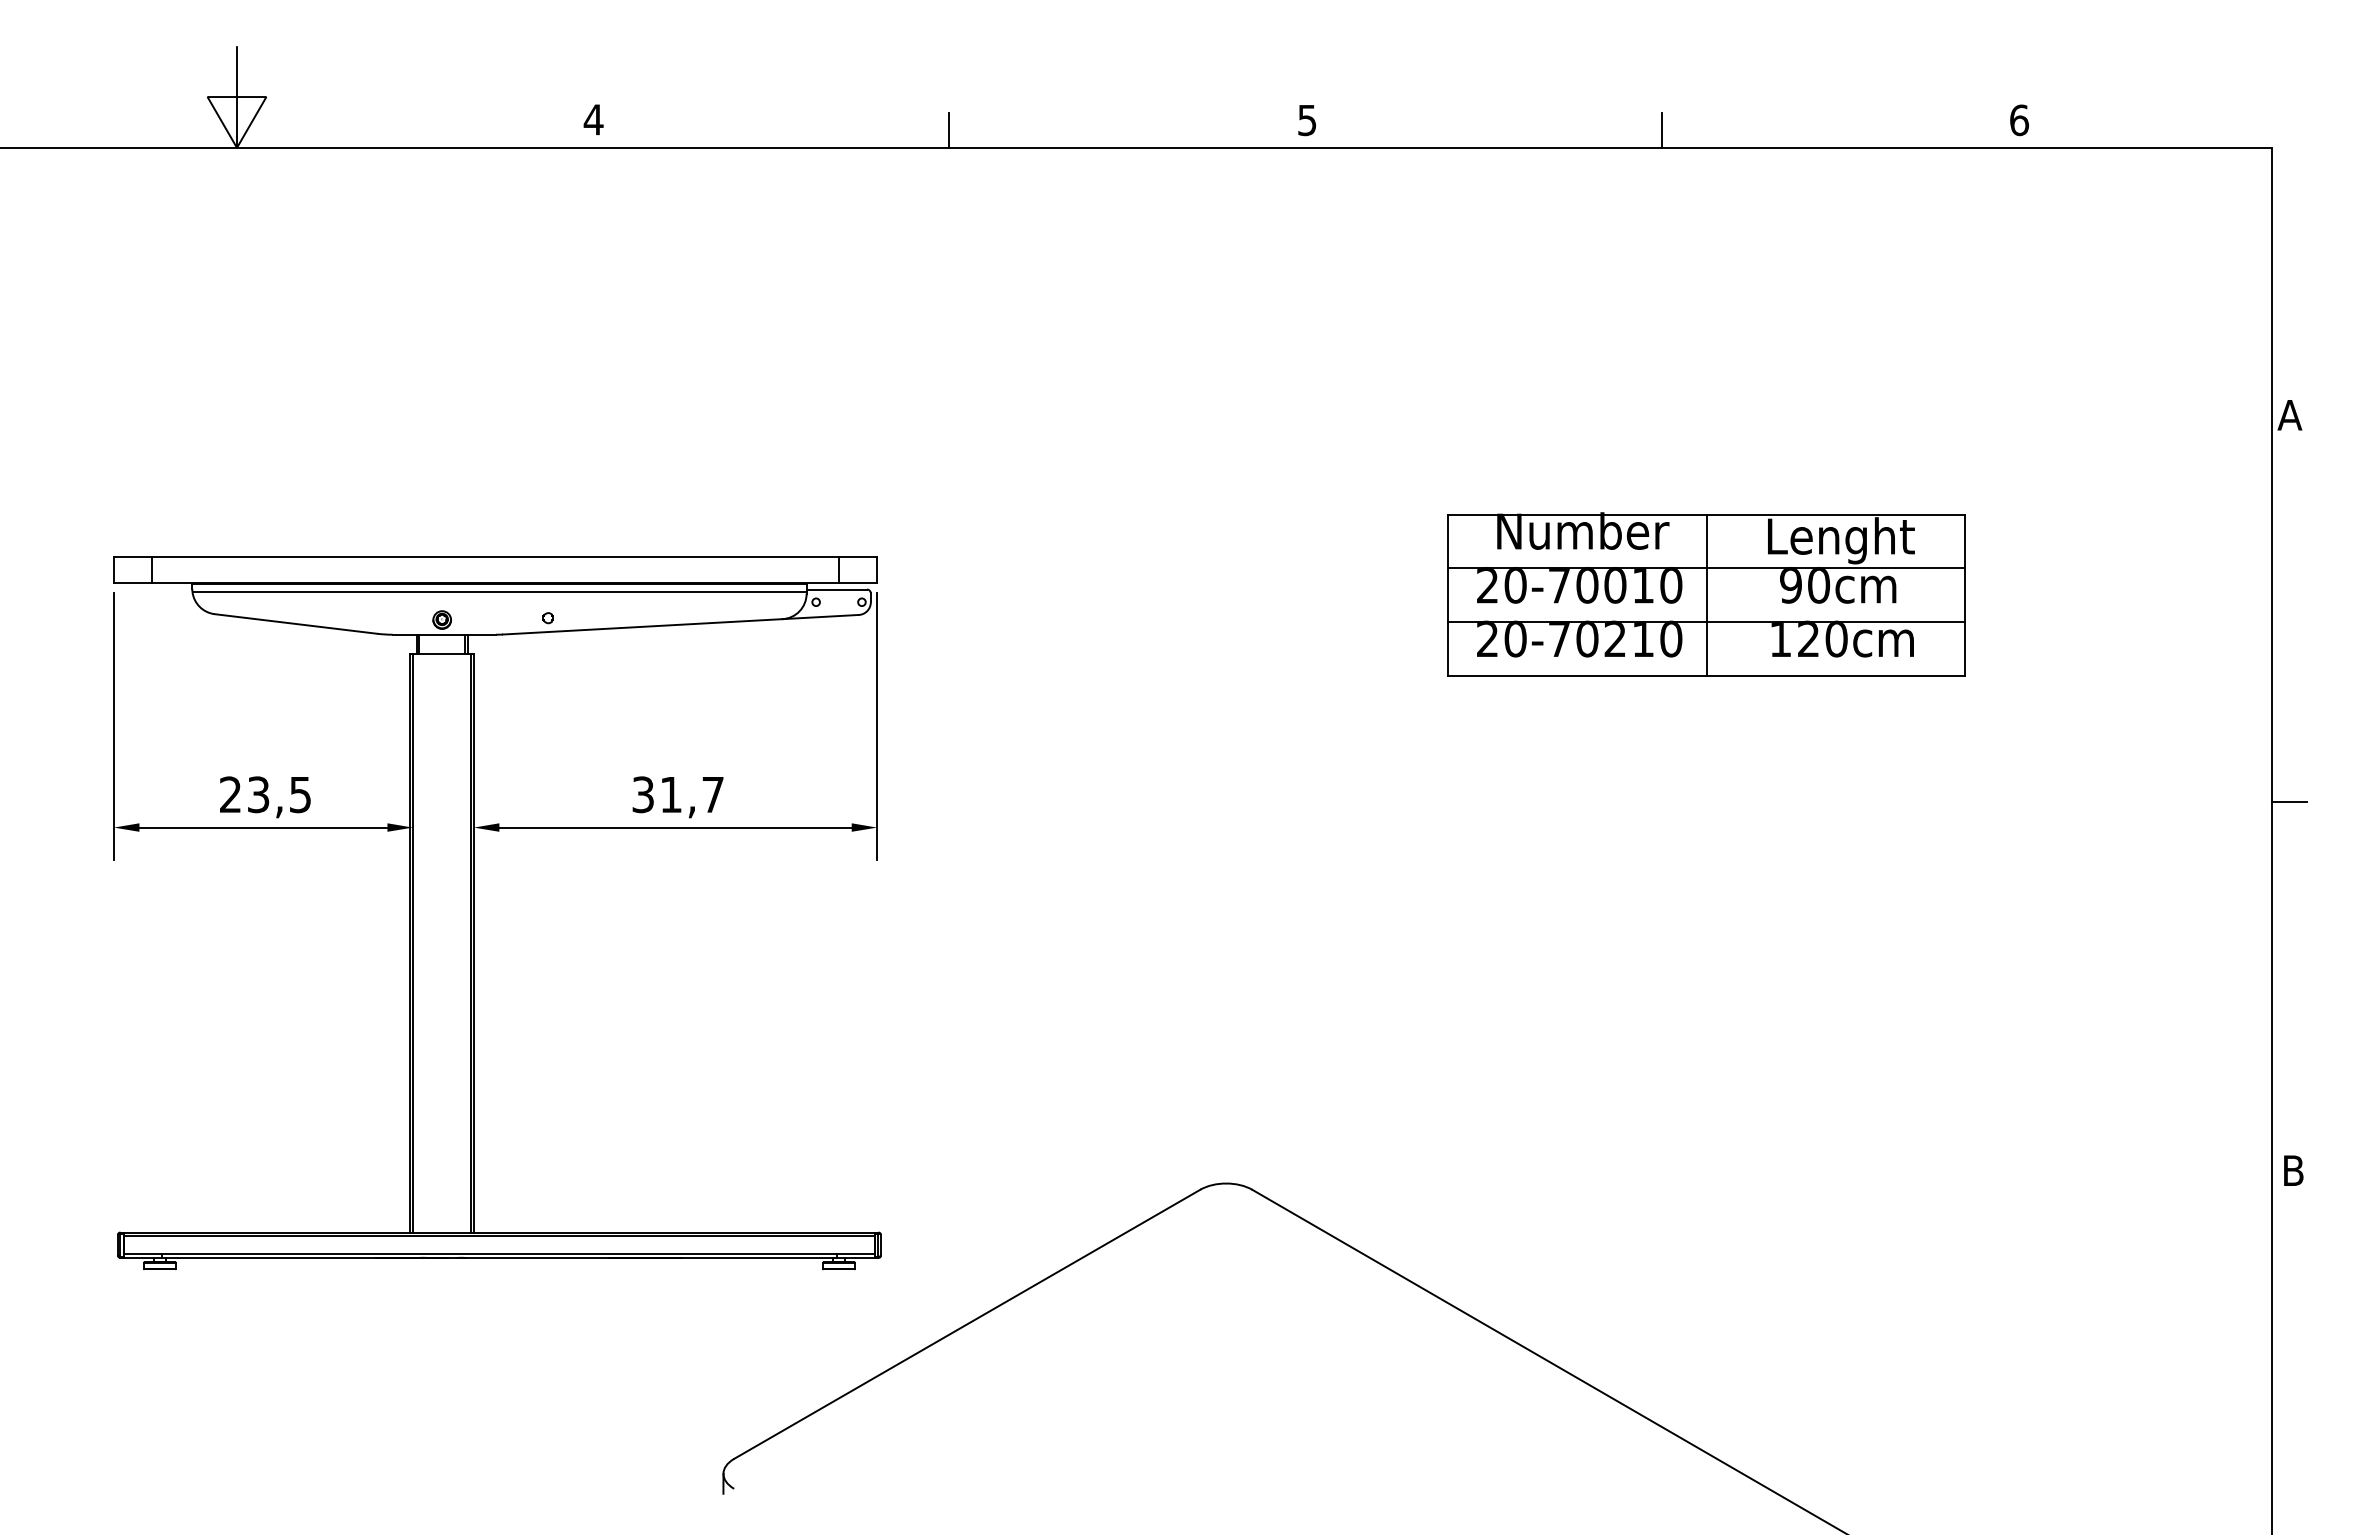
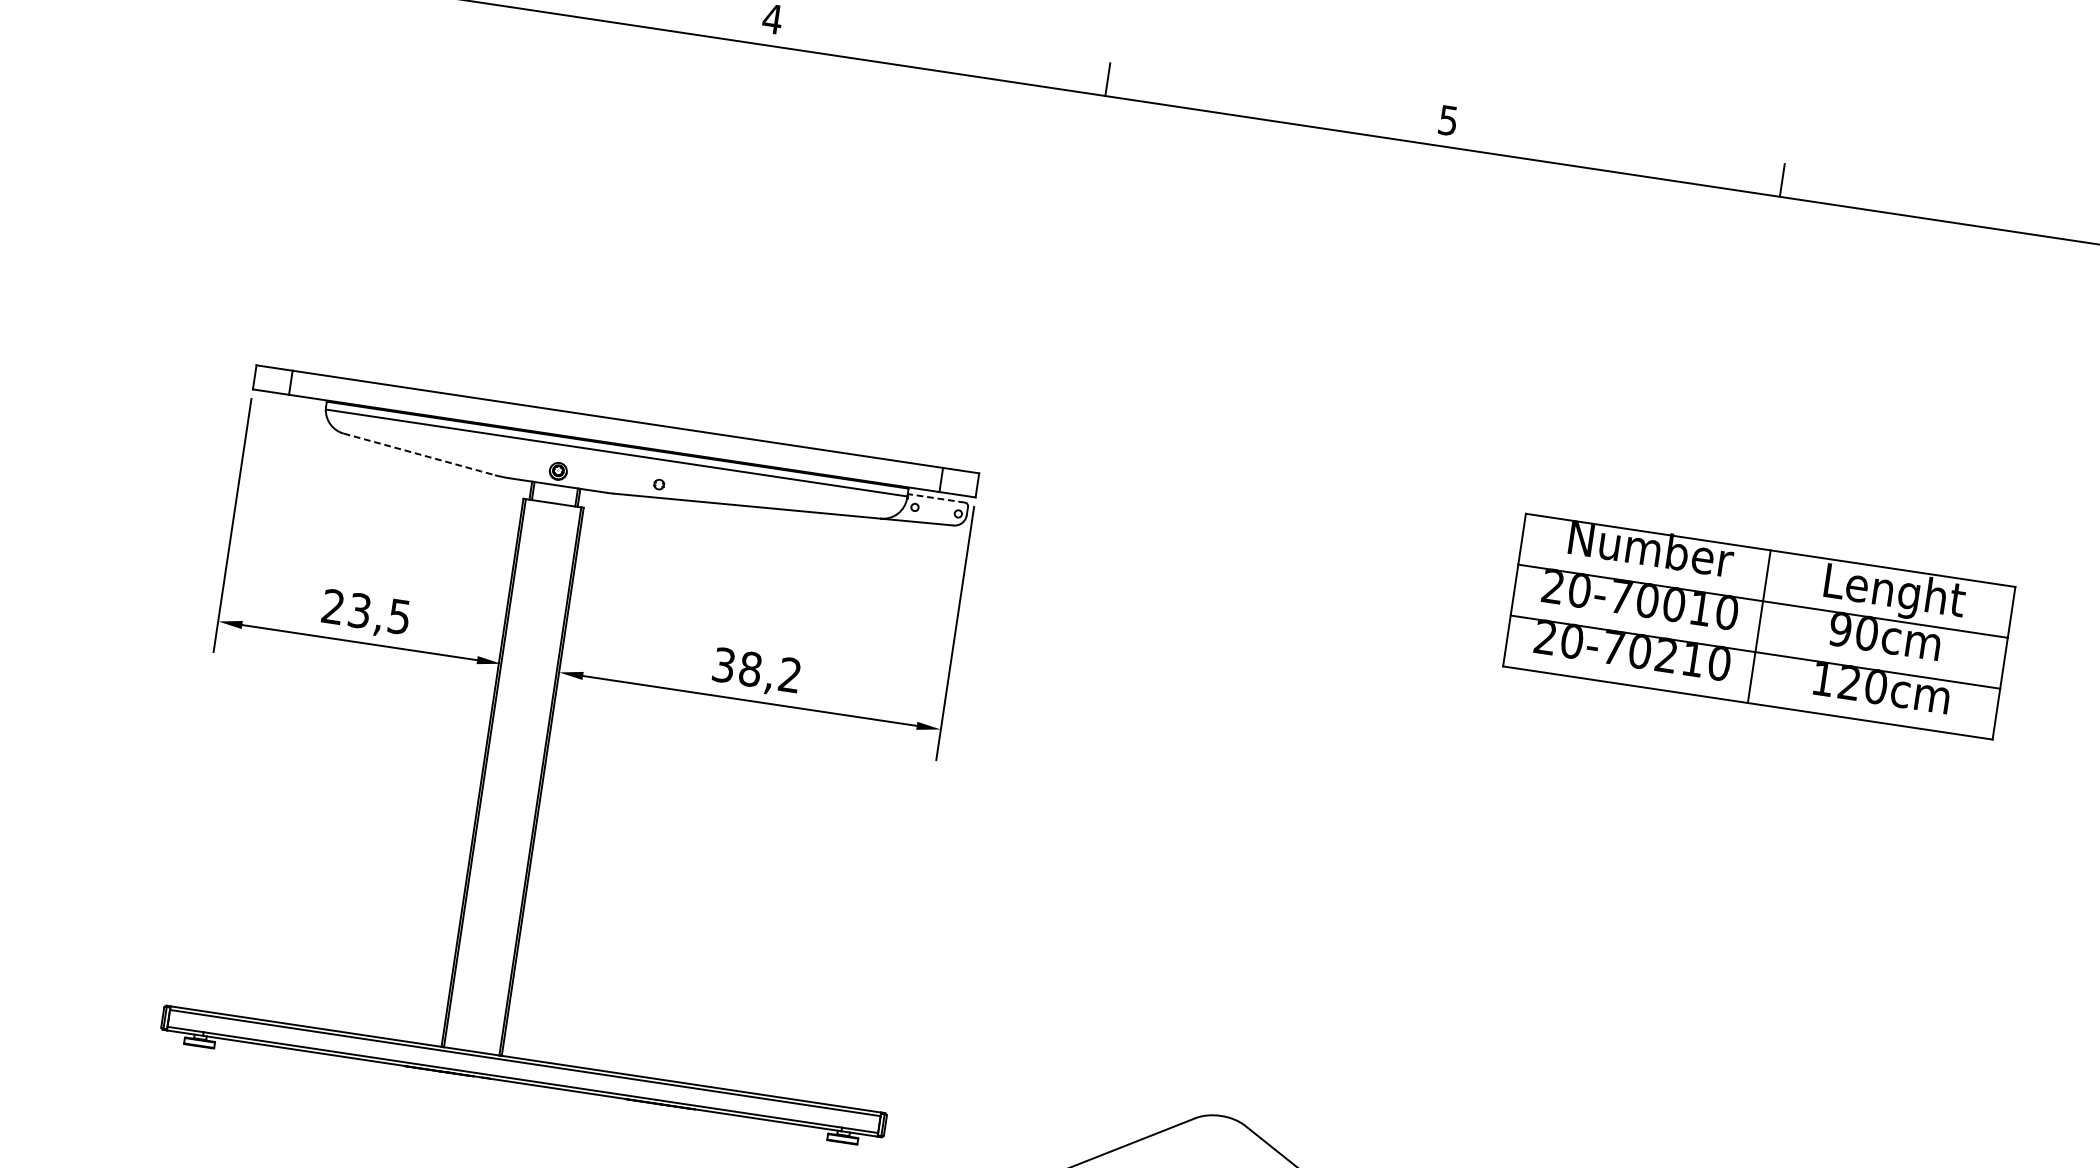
line: (837, 589) -> (937, 498), solid -> dashed
line: (296, 623) -> (419, 454), solid -> dashed
text: (691, 794) -> (769, 671), 31,7 -> 38,2

